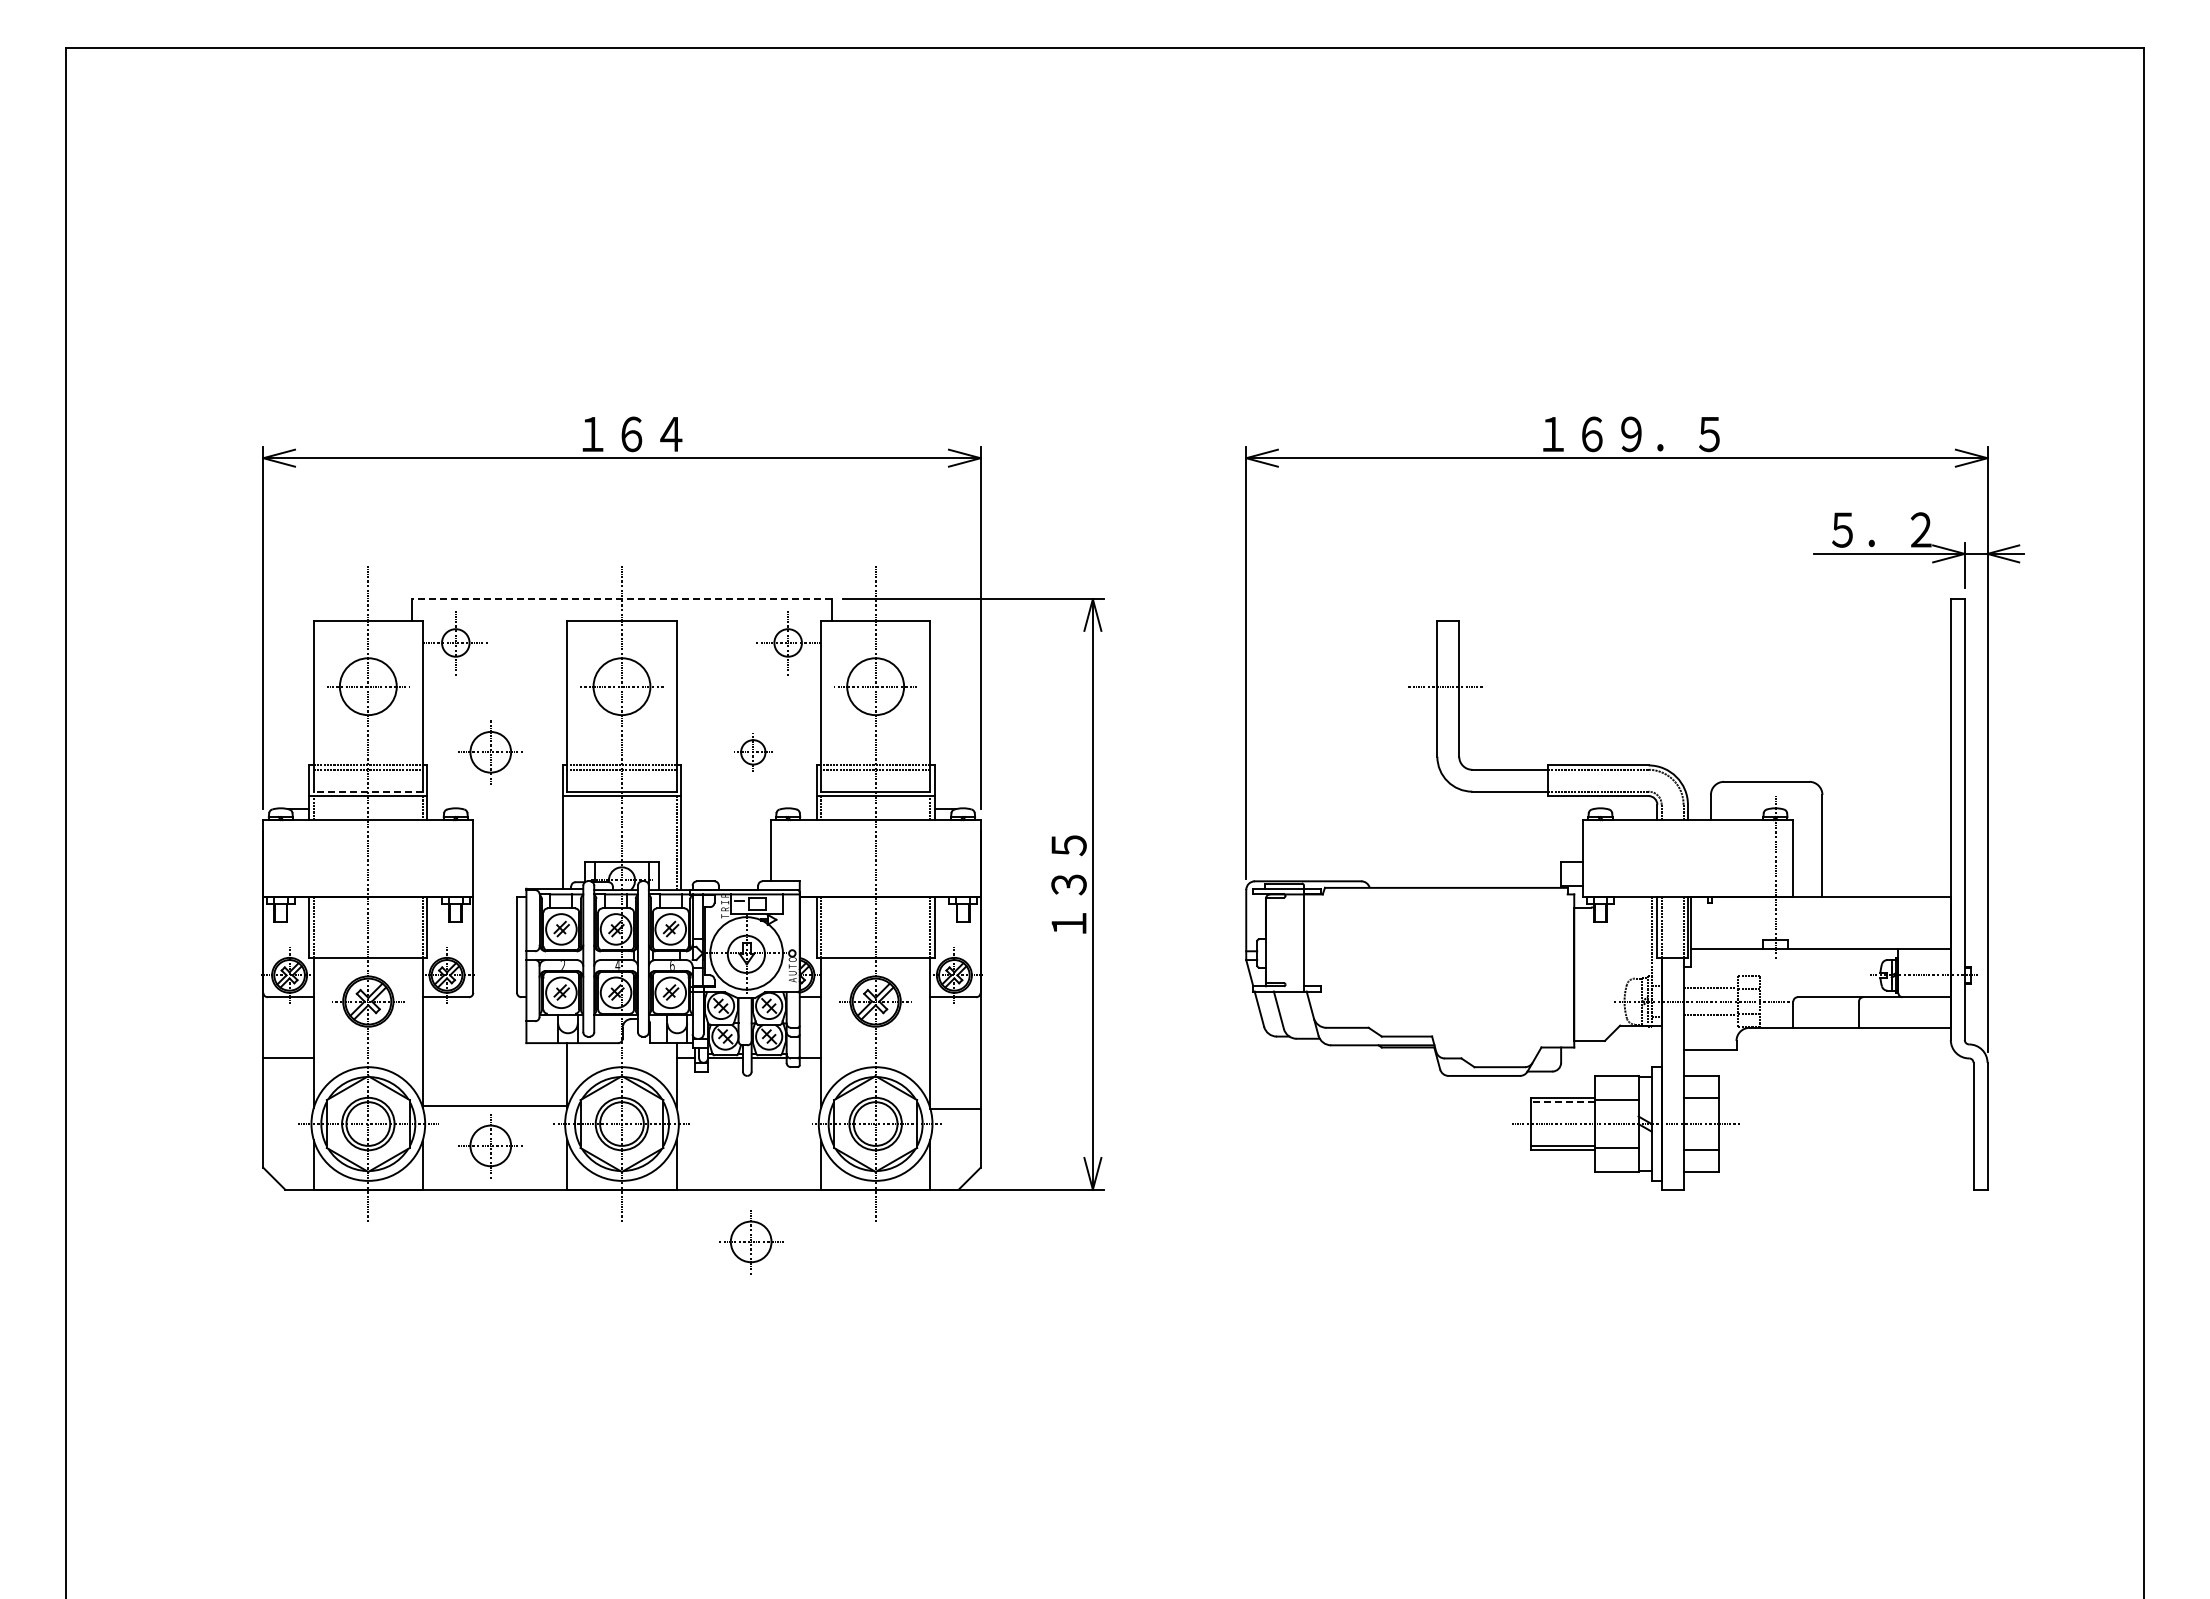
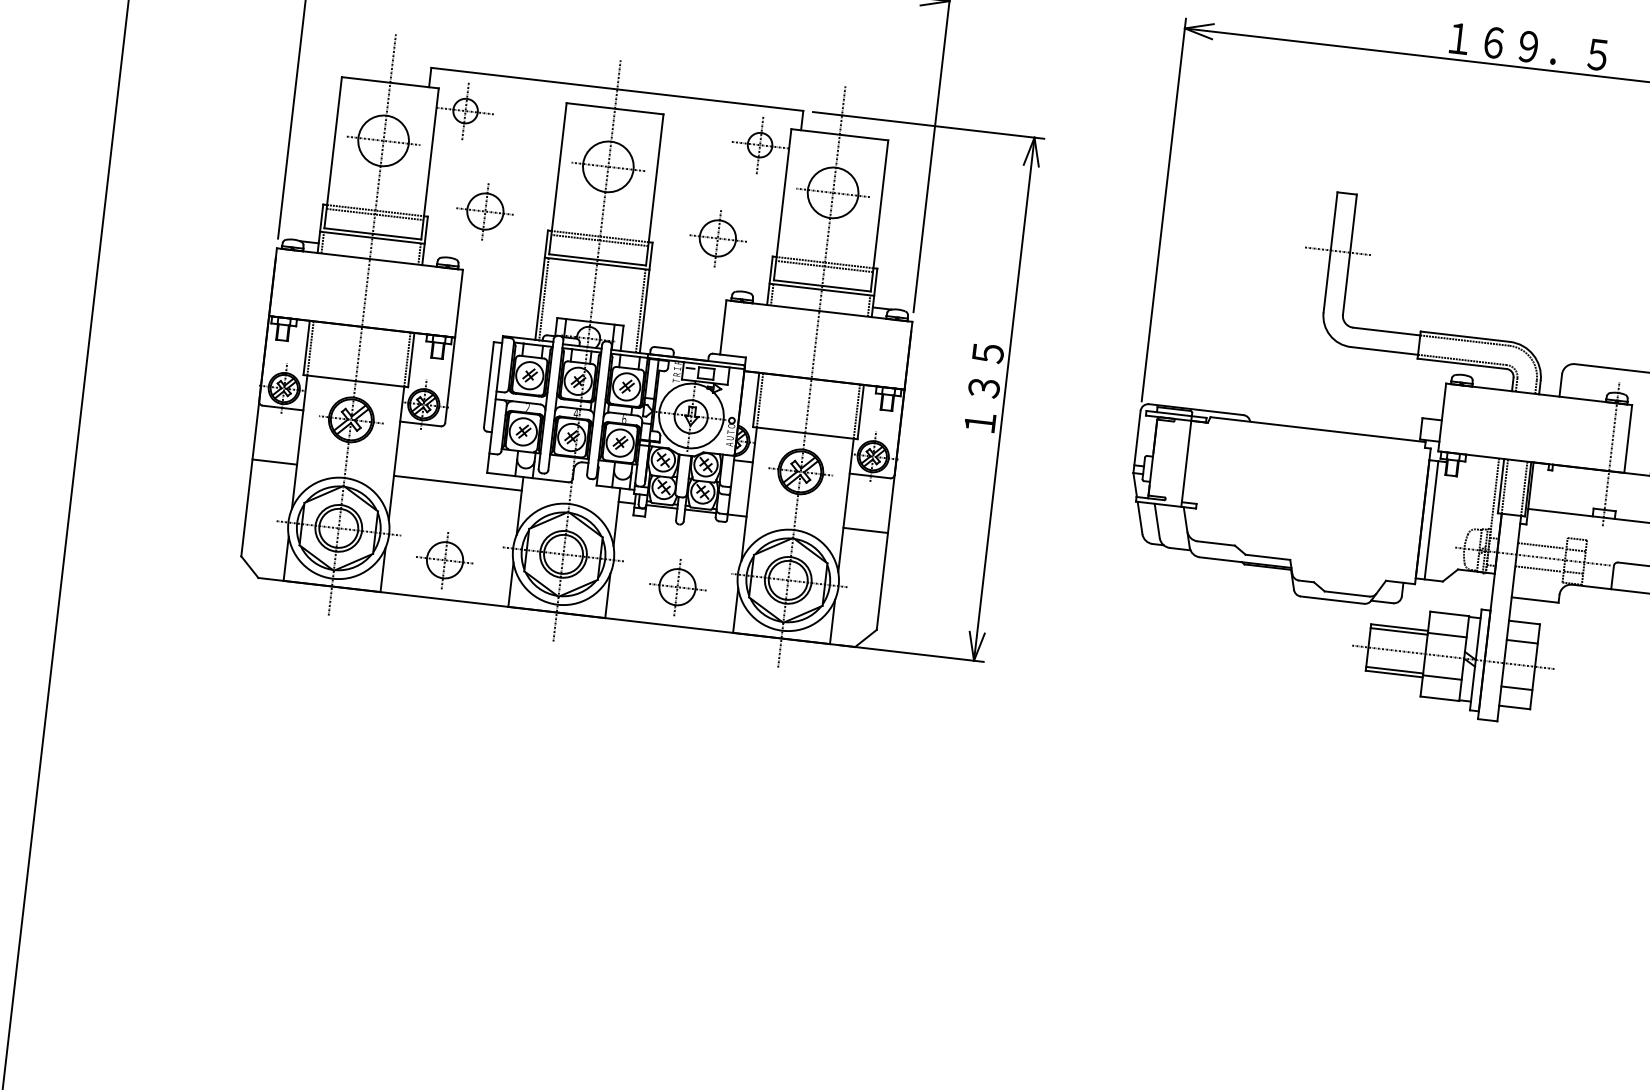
line: (621, 599) -> (616, 89), dashed -> solid
part: (753, 752) -> (718, 238), size x1.67
line: (368, 791) -> (373, 233), dashed -> solid
line: (567, 843) -> (544, 300), added
line: (1584, 973) -> (1431, 519), added
line: (1562, 1102) -> (1399, 631), dashed -> solid
line: (495, 1106) -> (458, 483), moved
line: (955, 1109) -> (865, 530), moved
part: (751, 1242) -> (677, 587), moved

